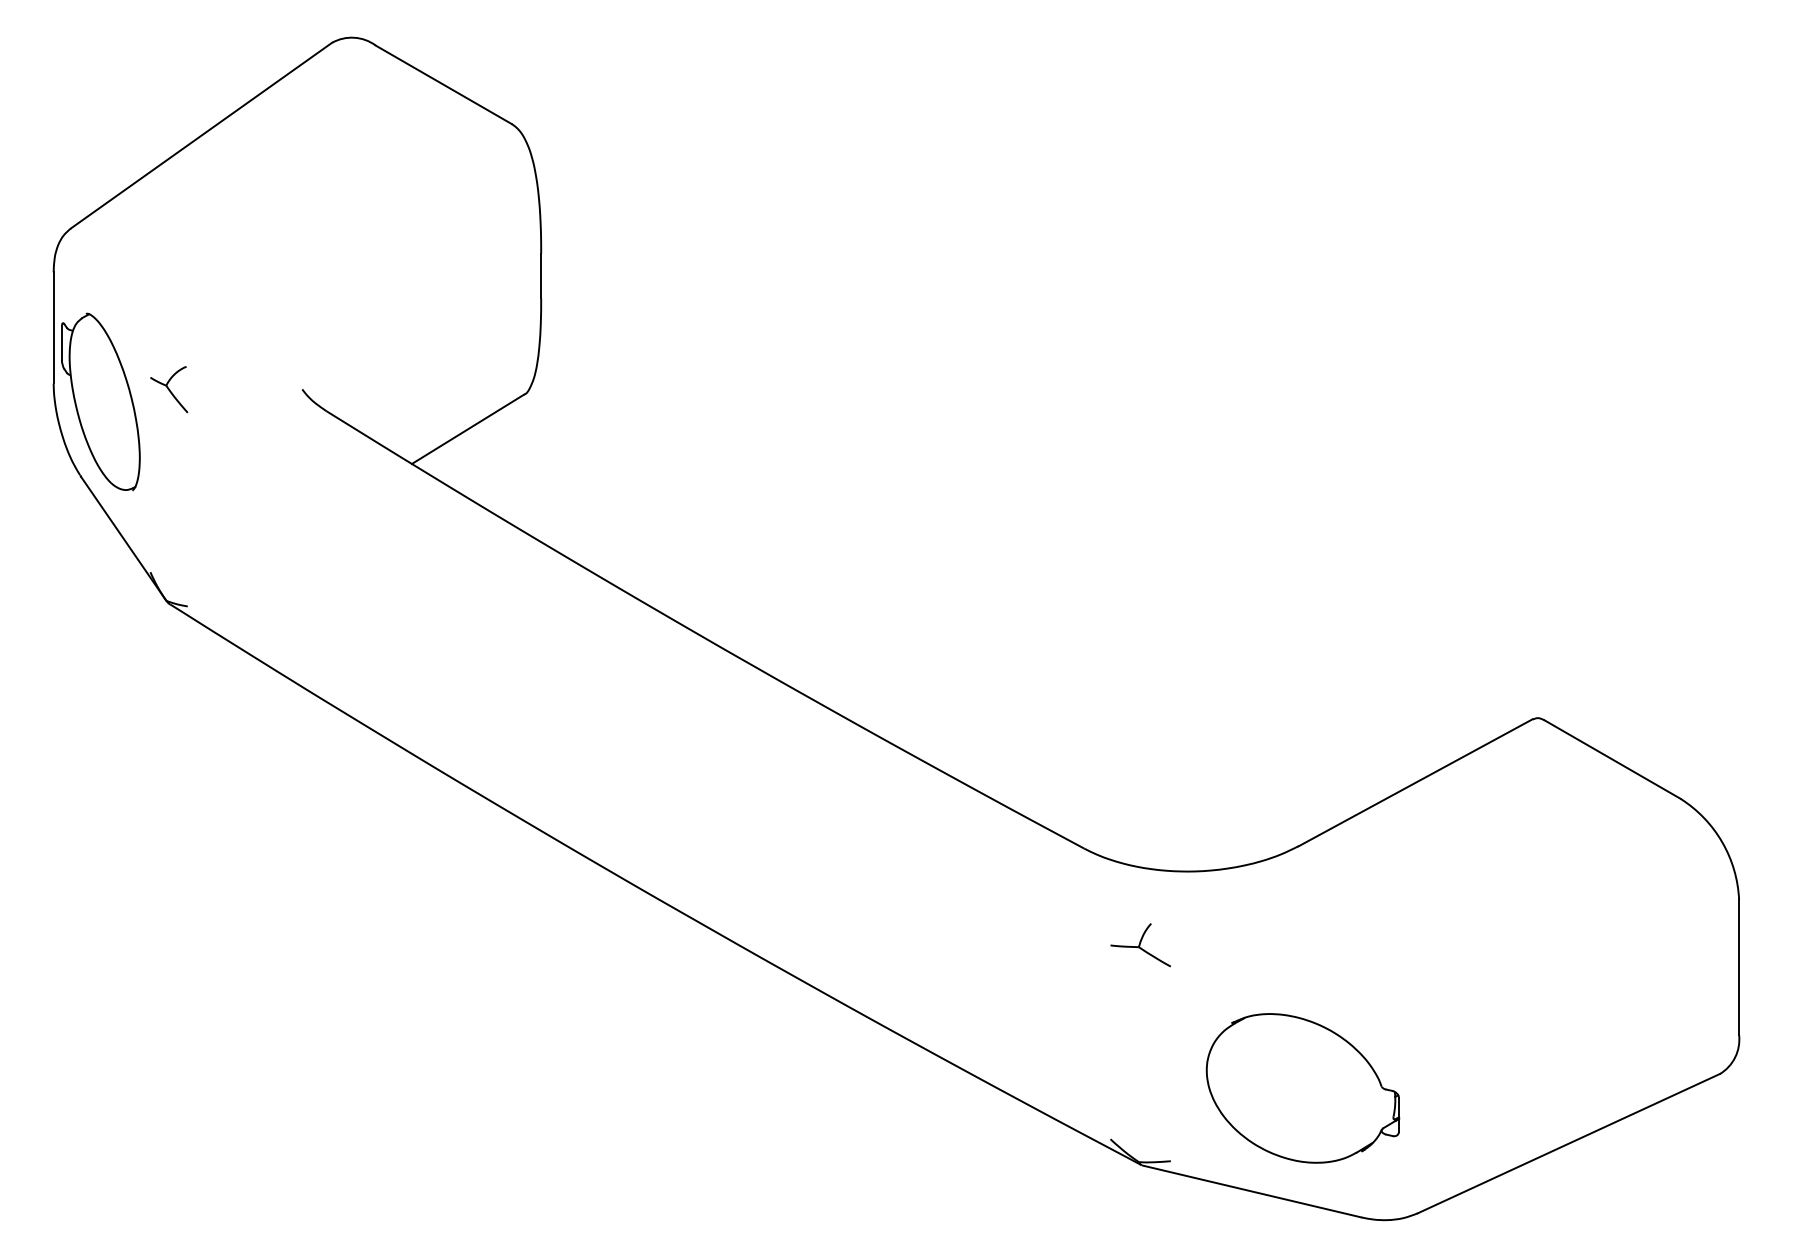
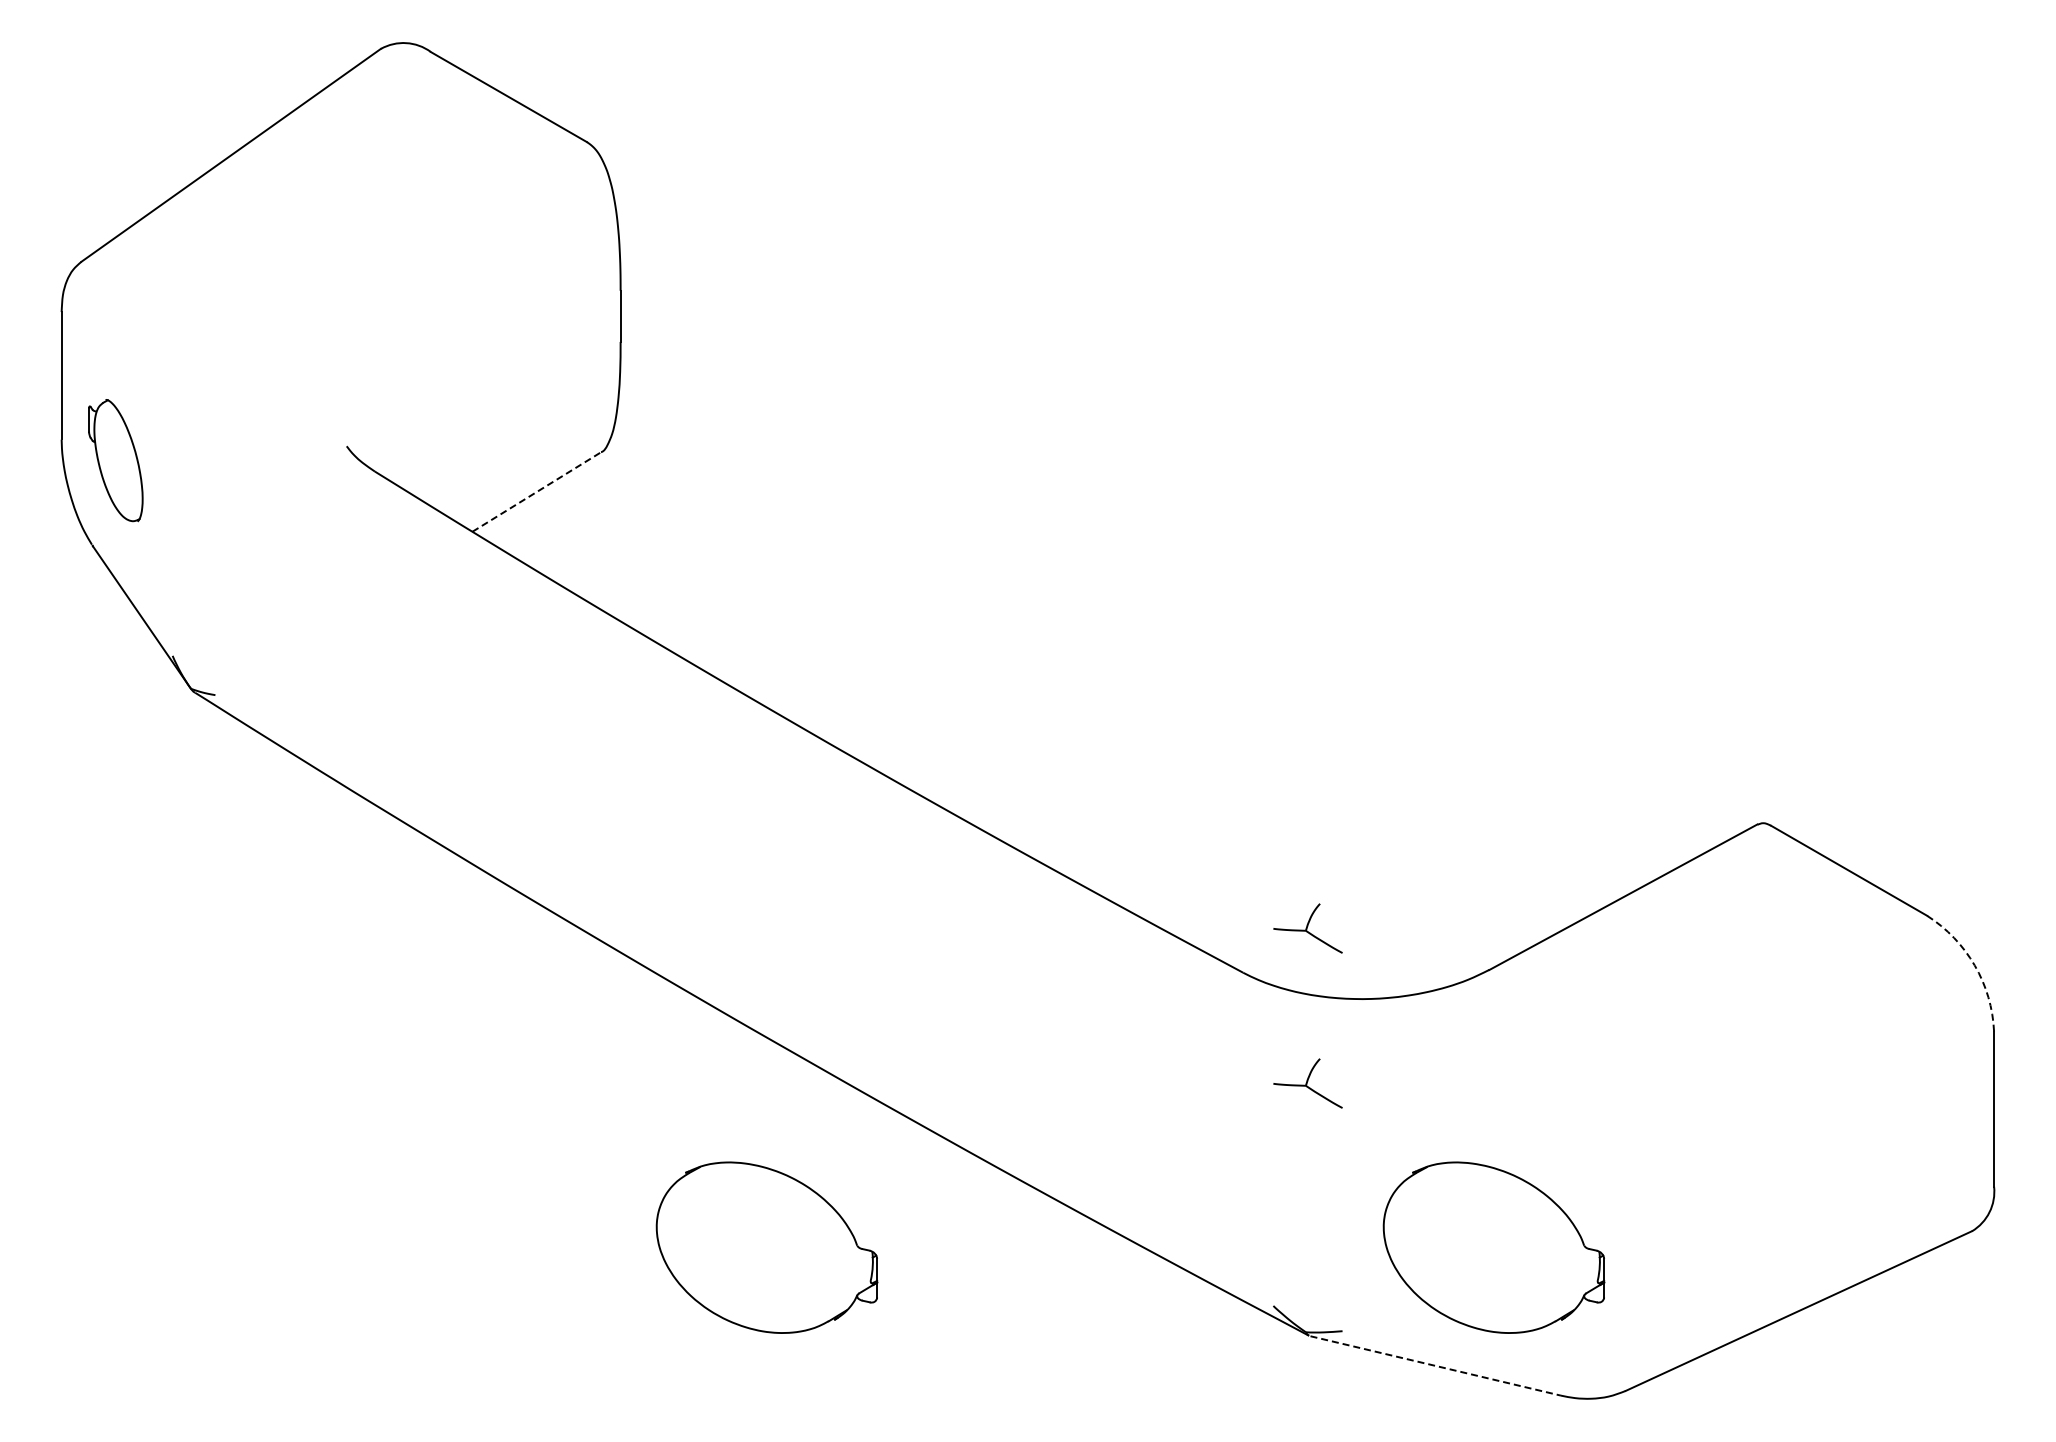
part: (168, 389) -> (193, 446), removed
part: (100, 401) -> (115, 460), size x0.6
line: (467, 429) -> (536, 492), solid -> dashed
part: (1140, 809) -> (1307, 928), added
arc: (1722, 842) -> (1974, 965), solid -> dashed
part: (668, 1088) -> (766, 1247), added
line: (1251, 1191) -> (1435, 1365), solid -> dashed

